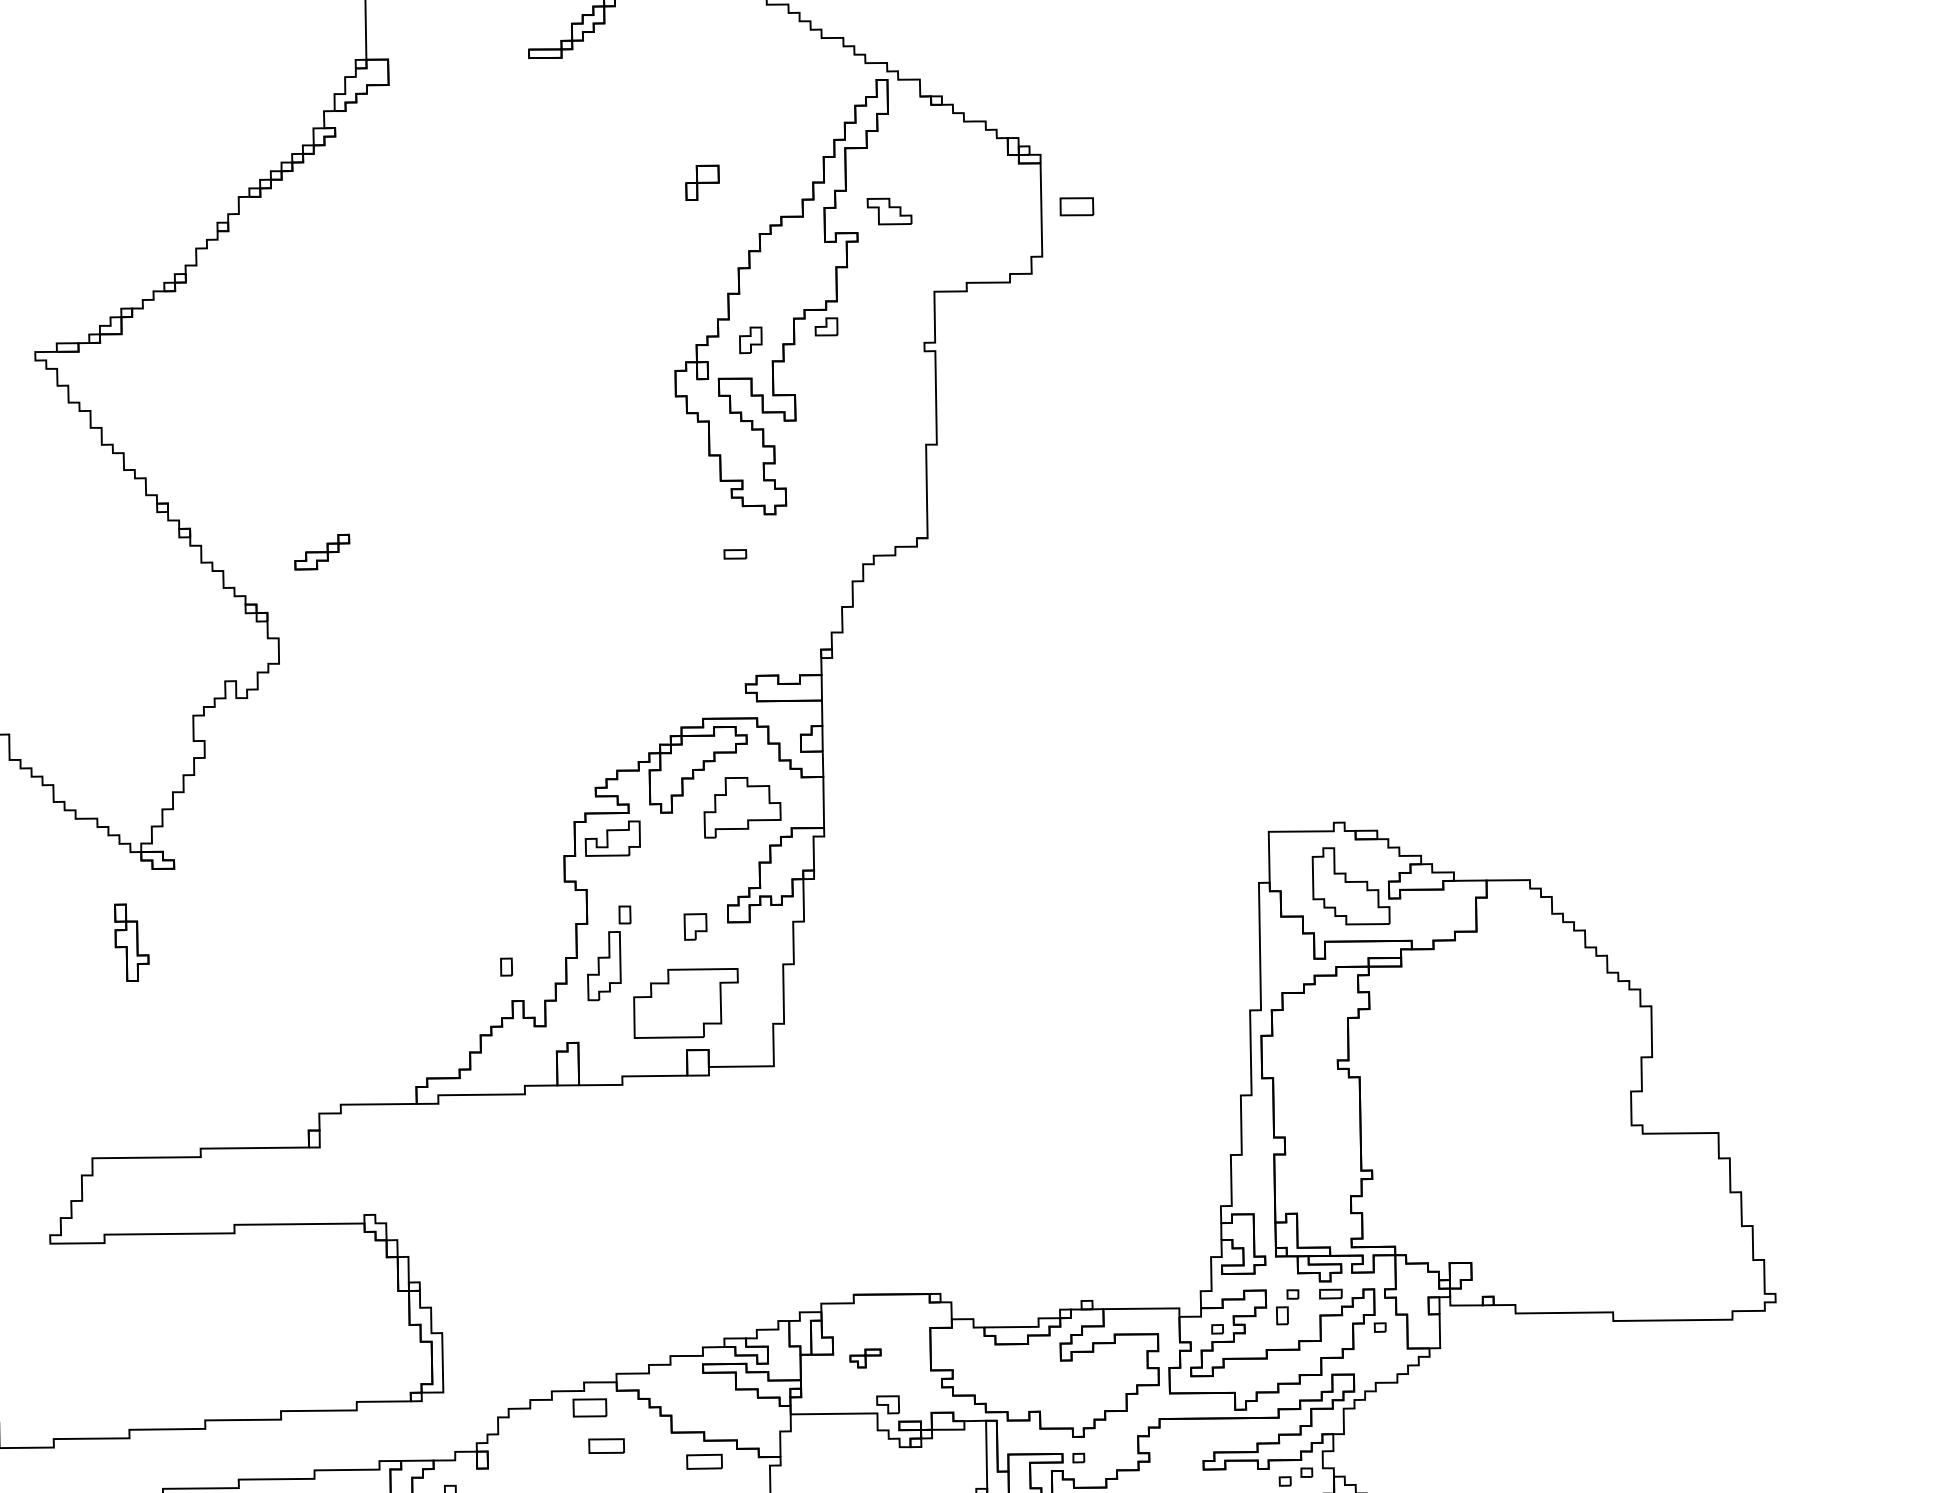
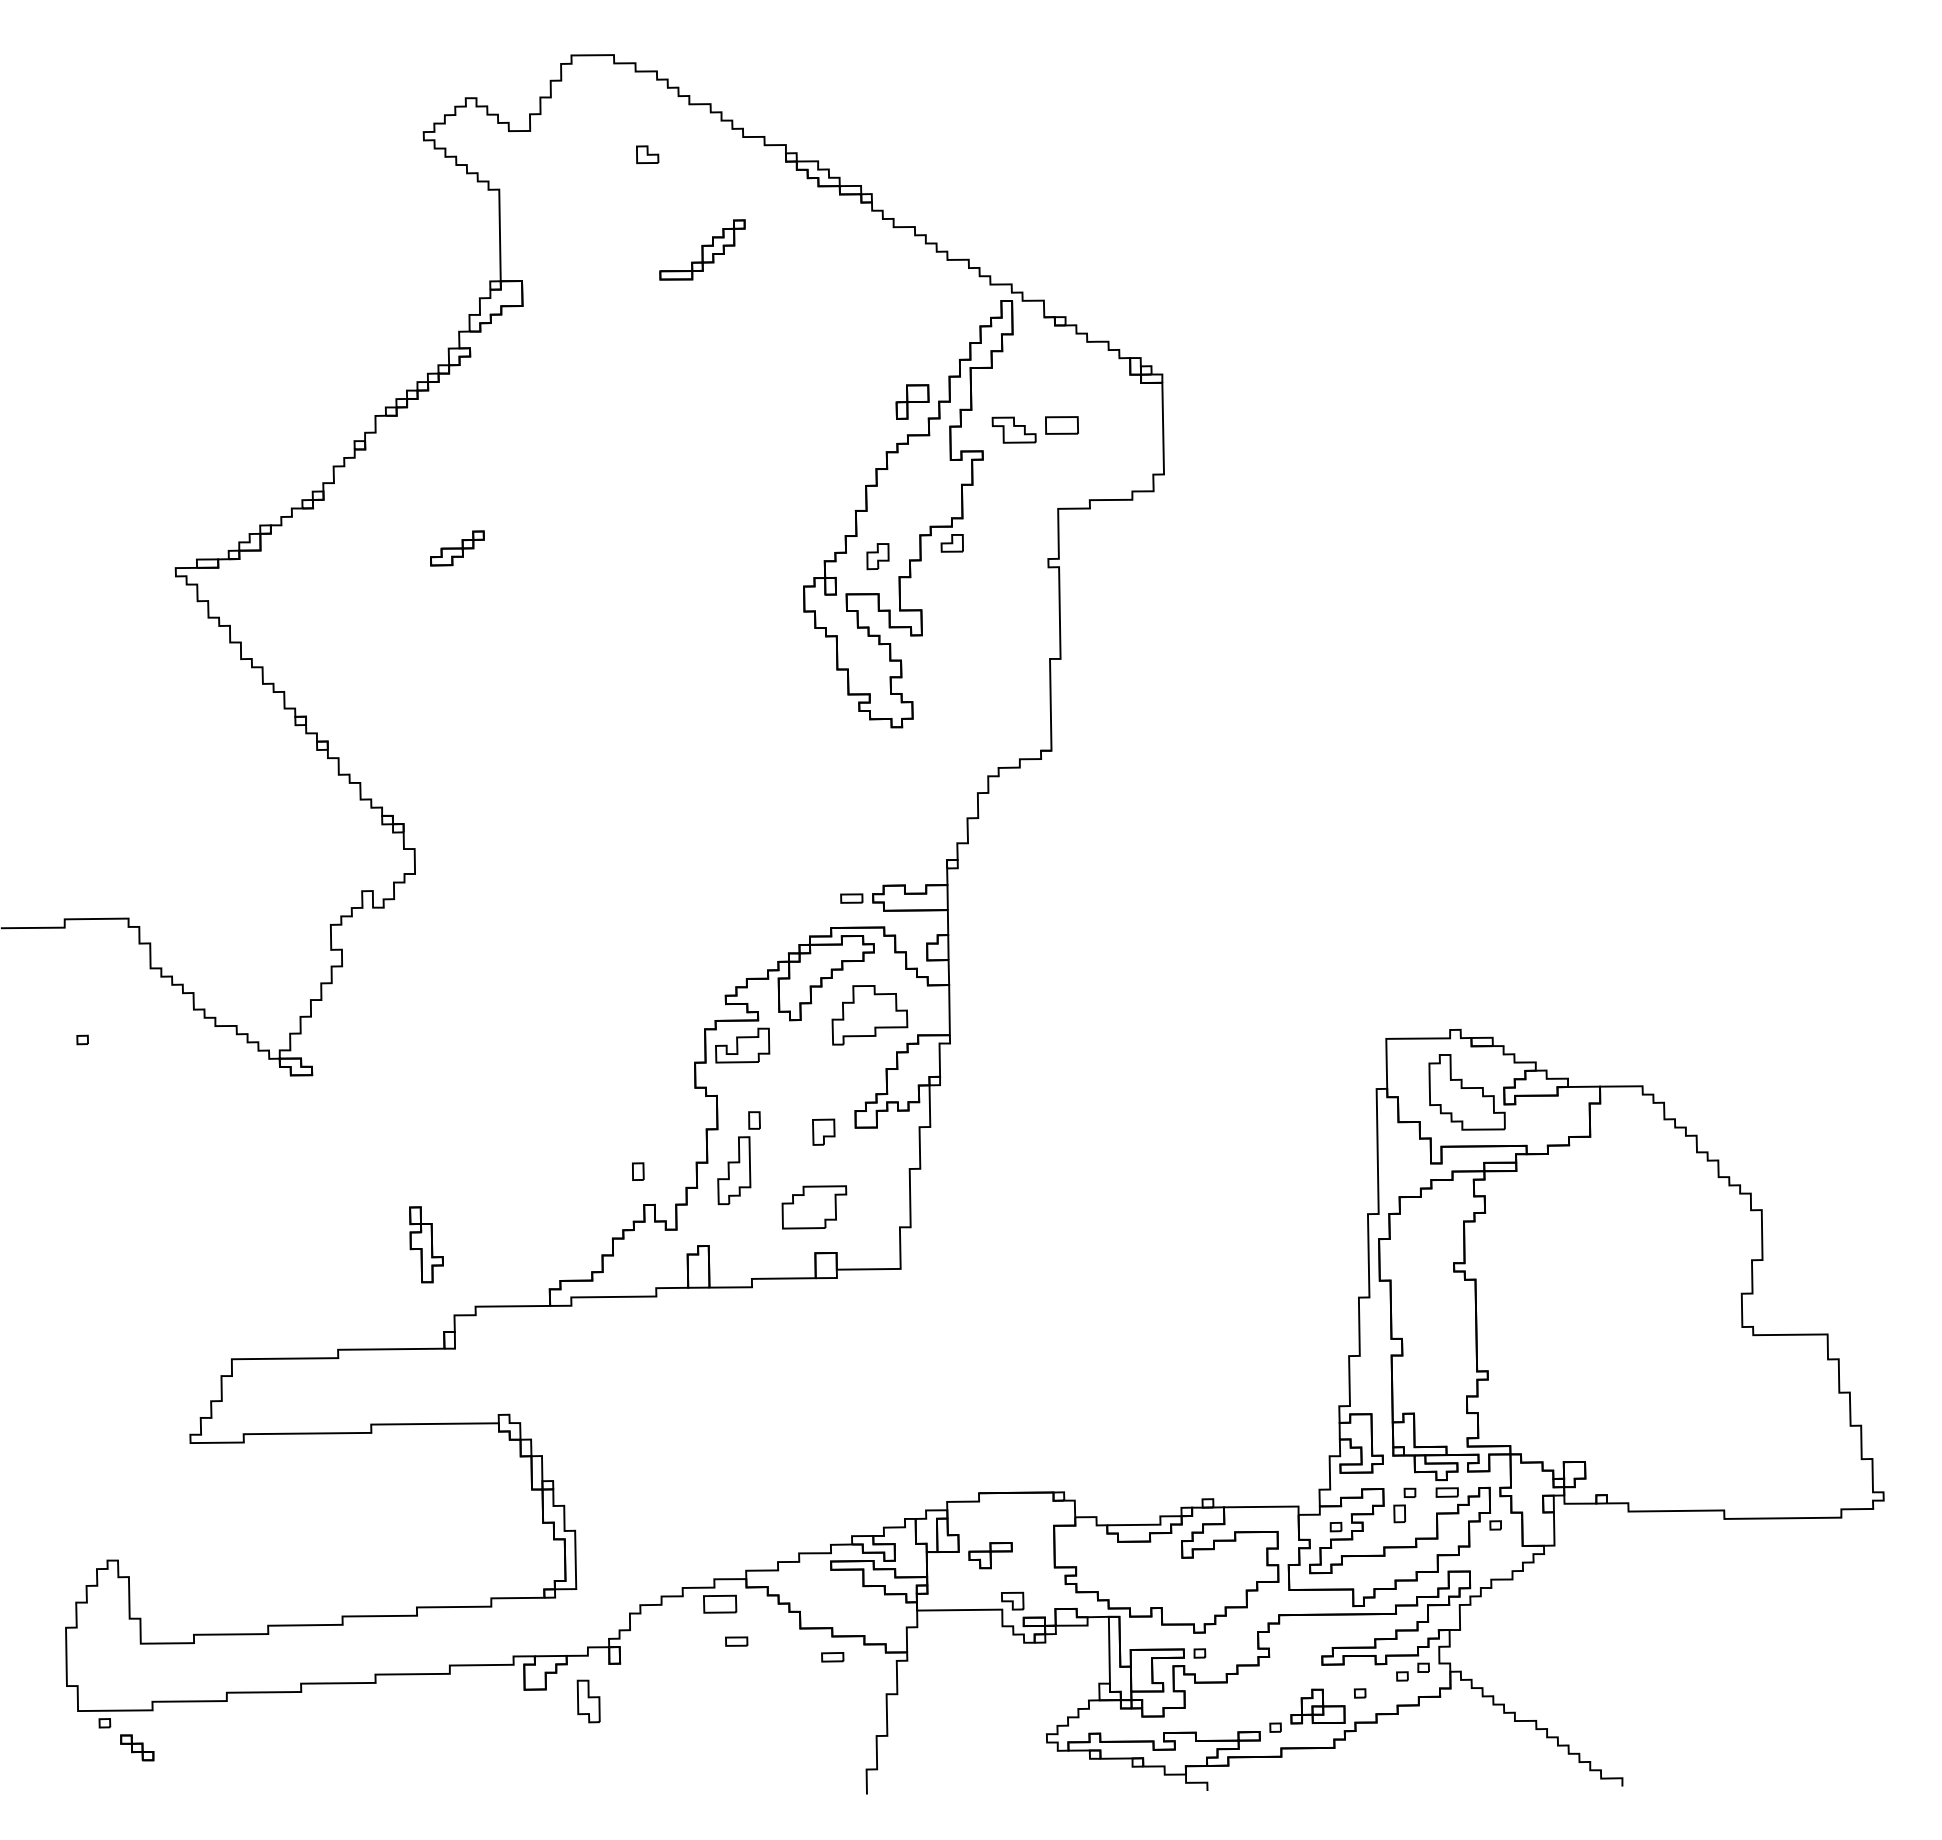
part: (702, 182) -> (912, 401), moved
part: (1076, 206) -> (1061, 425), moved
part: (322, 552) -> (457, 548), moved
part: (735, 554) -> (851, 898), moved
part: (131, 942) -> (426, 1244), moved
part: (686, 1003) -> (814, 1207), size x0.62
part: (865, 1358) -> (990, 1555), size x1.43
part: (606, 1445) -> (736, 1641), size x0.62
part: (704, 1462) -> (832, 1657), size x0.62

